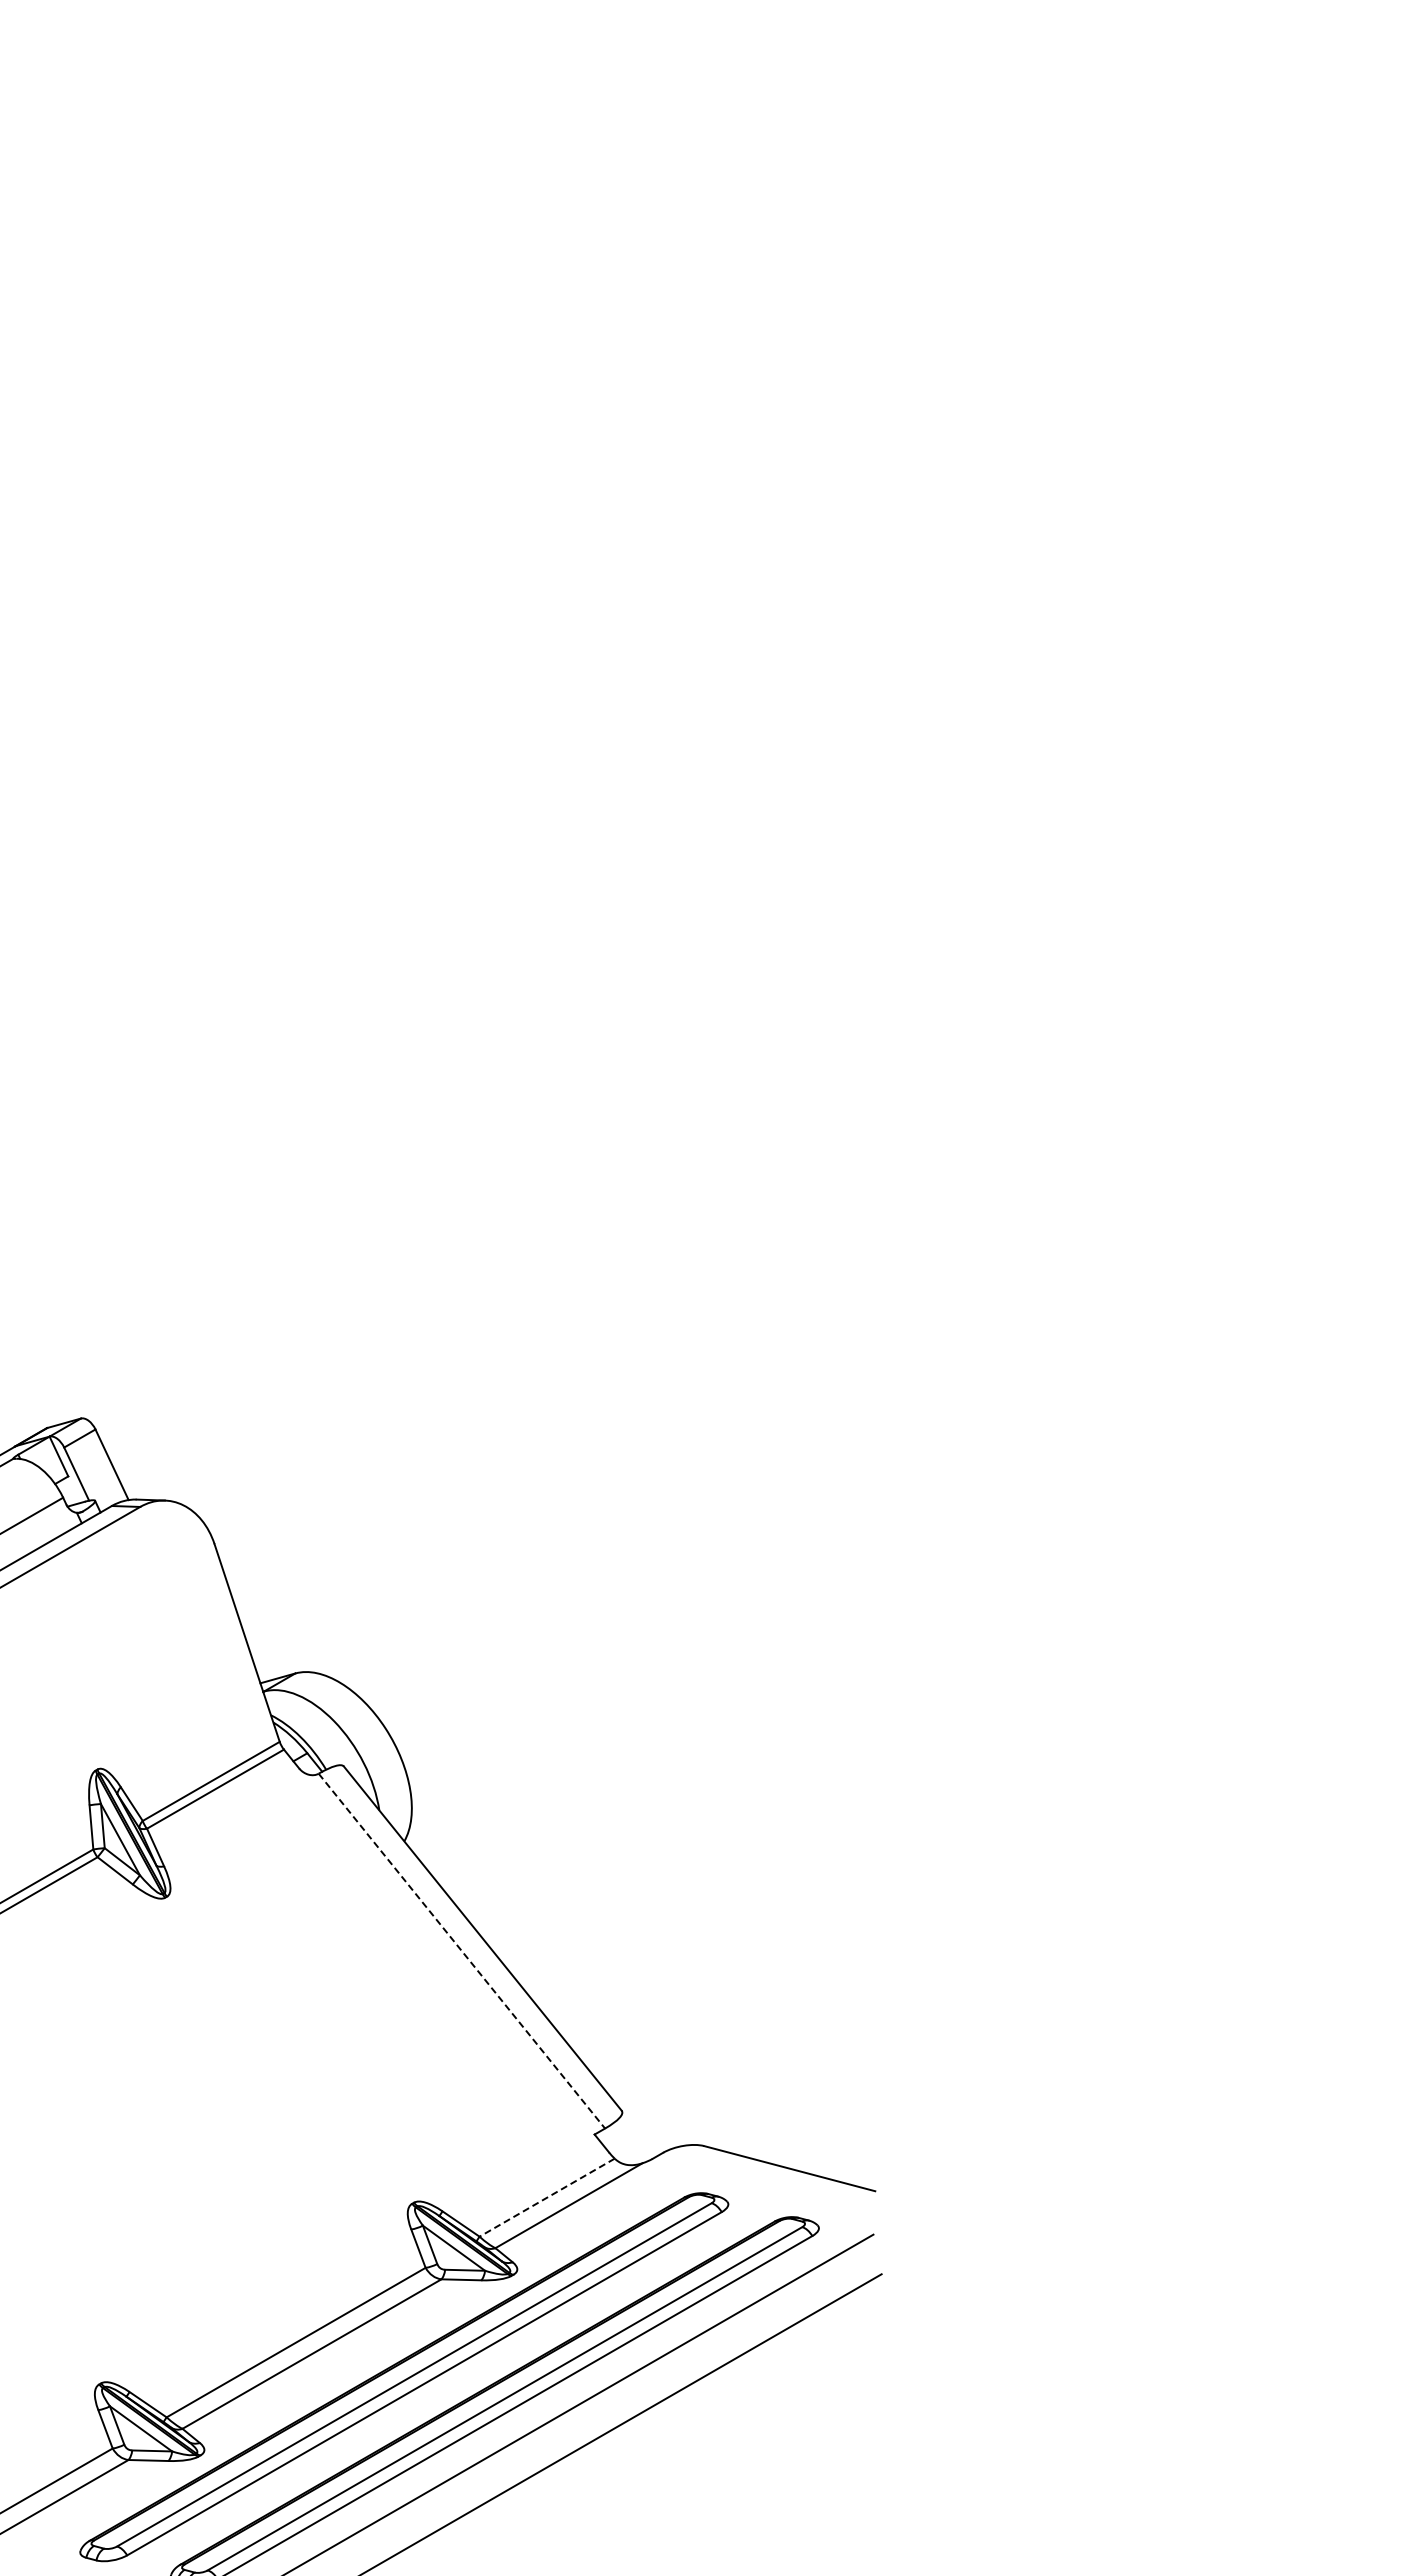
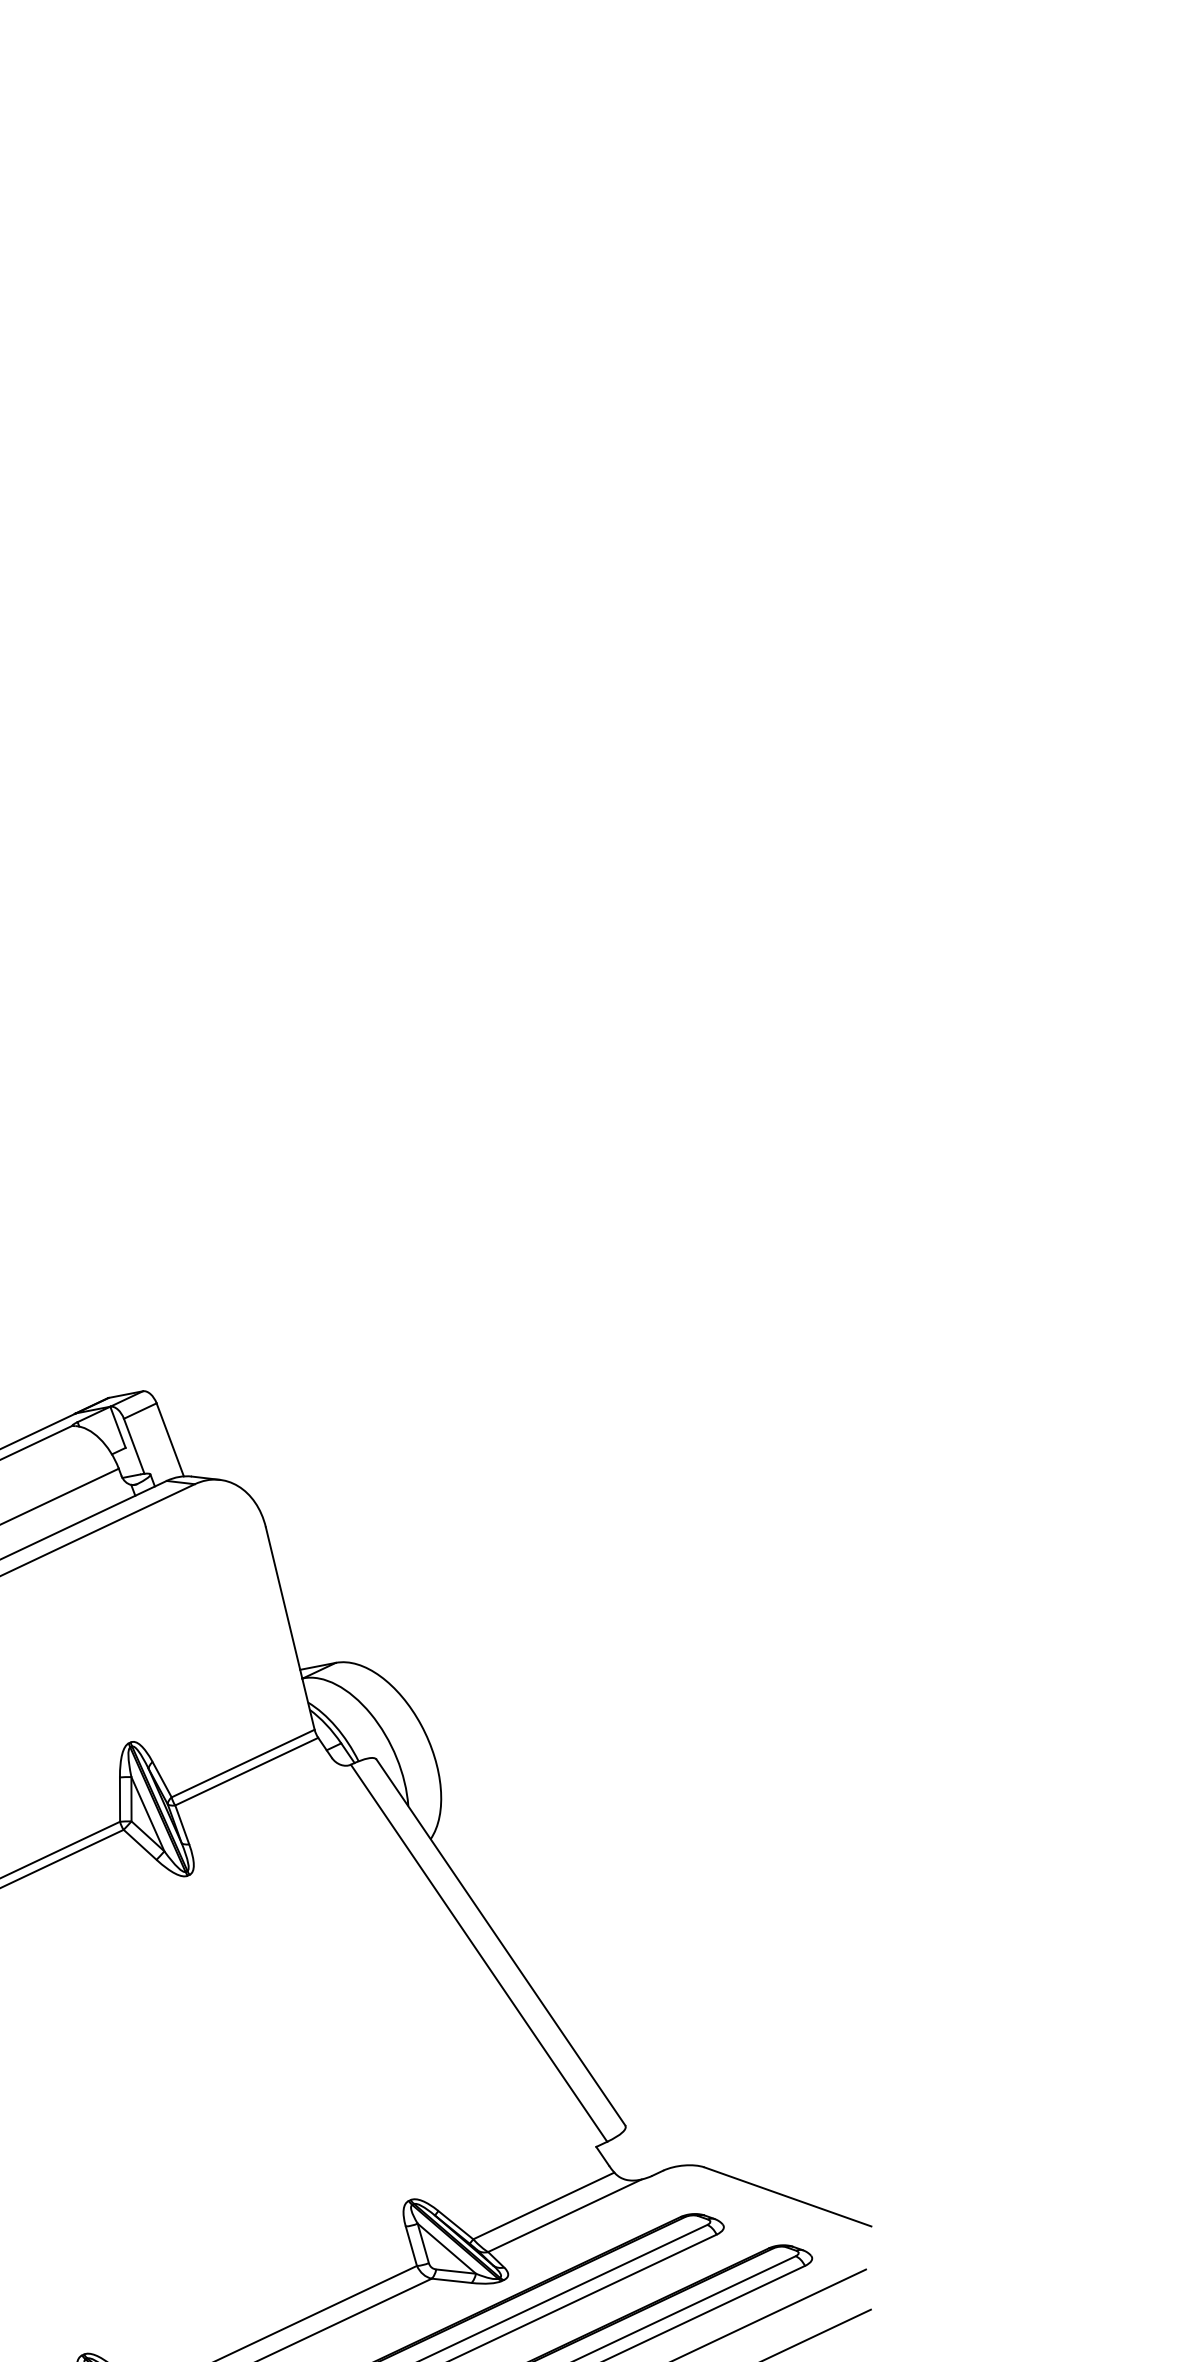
line: (461, 1951) -> (478, 1953), dashed -> solid
line: (546, 2197) -> (543, 2205), dashed -> solid

